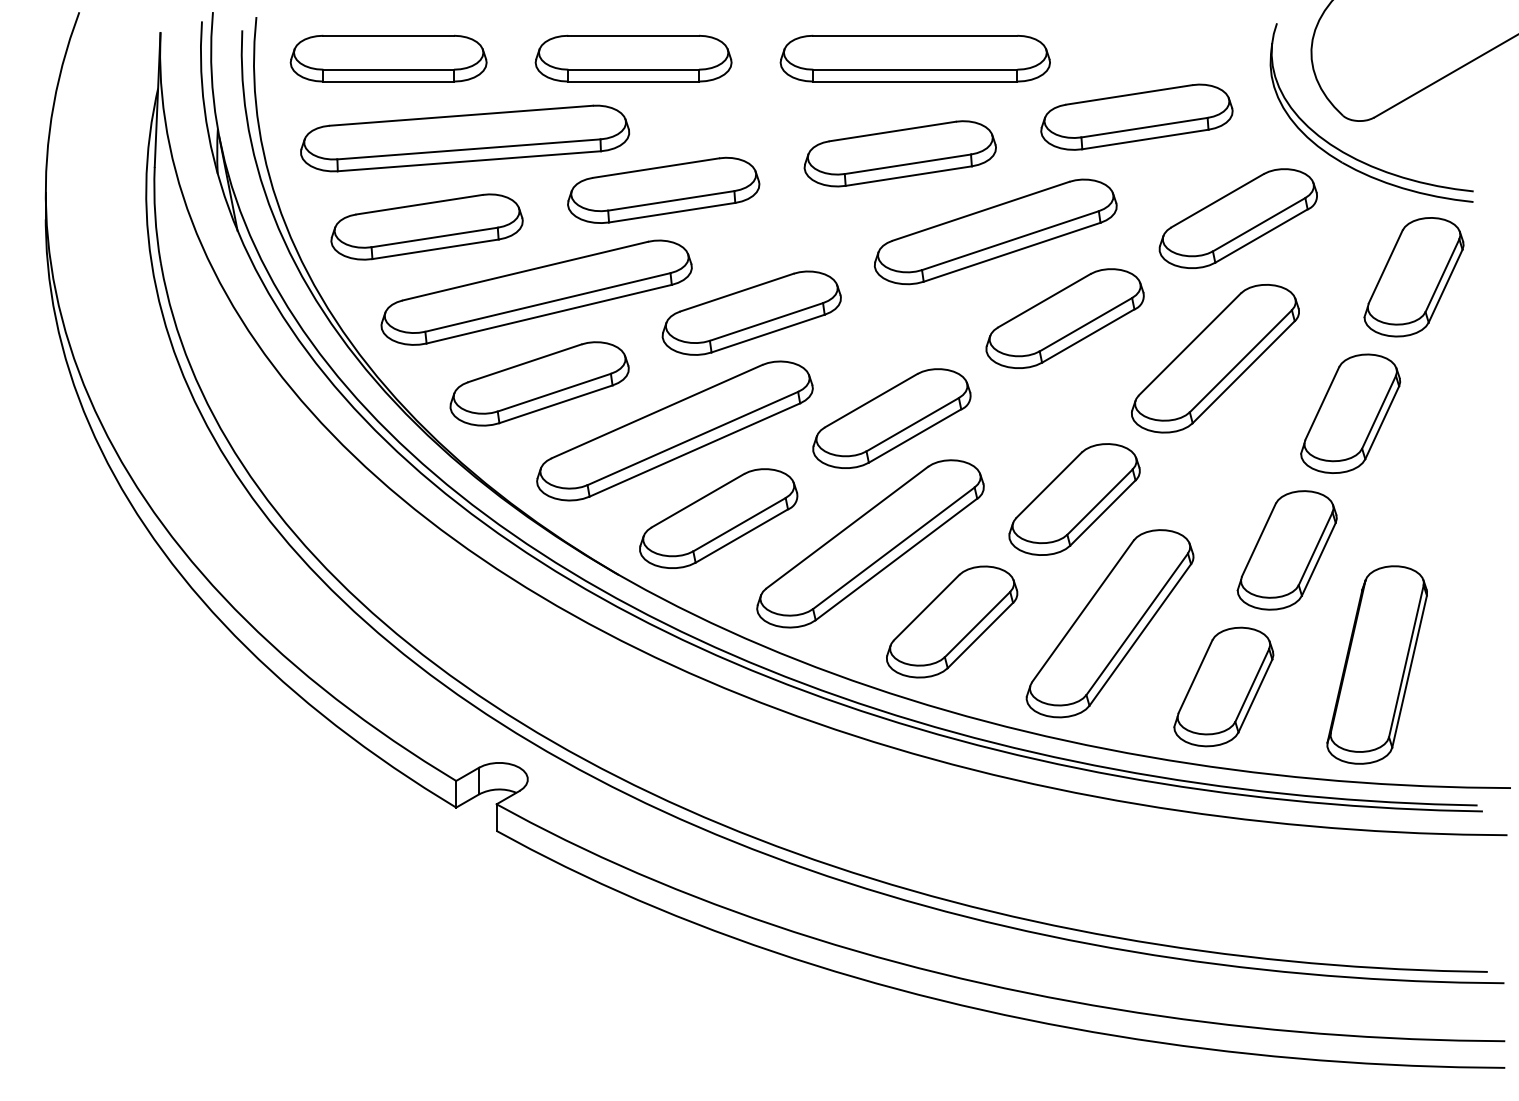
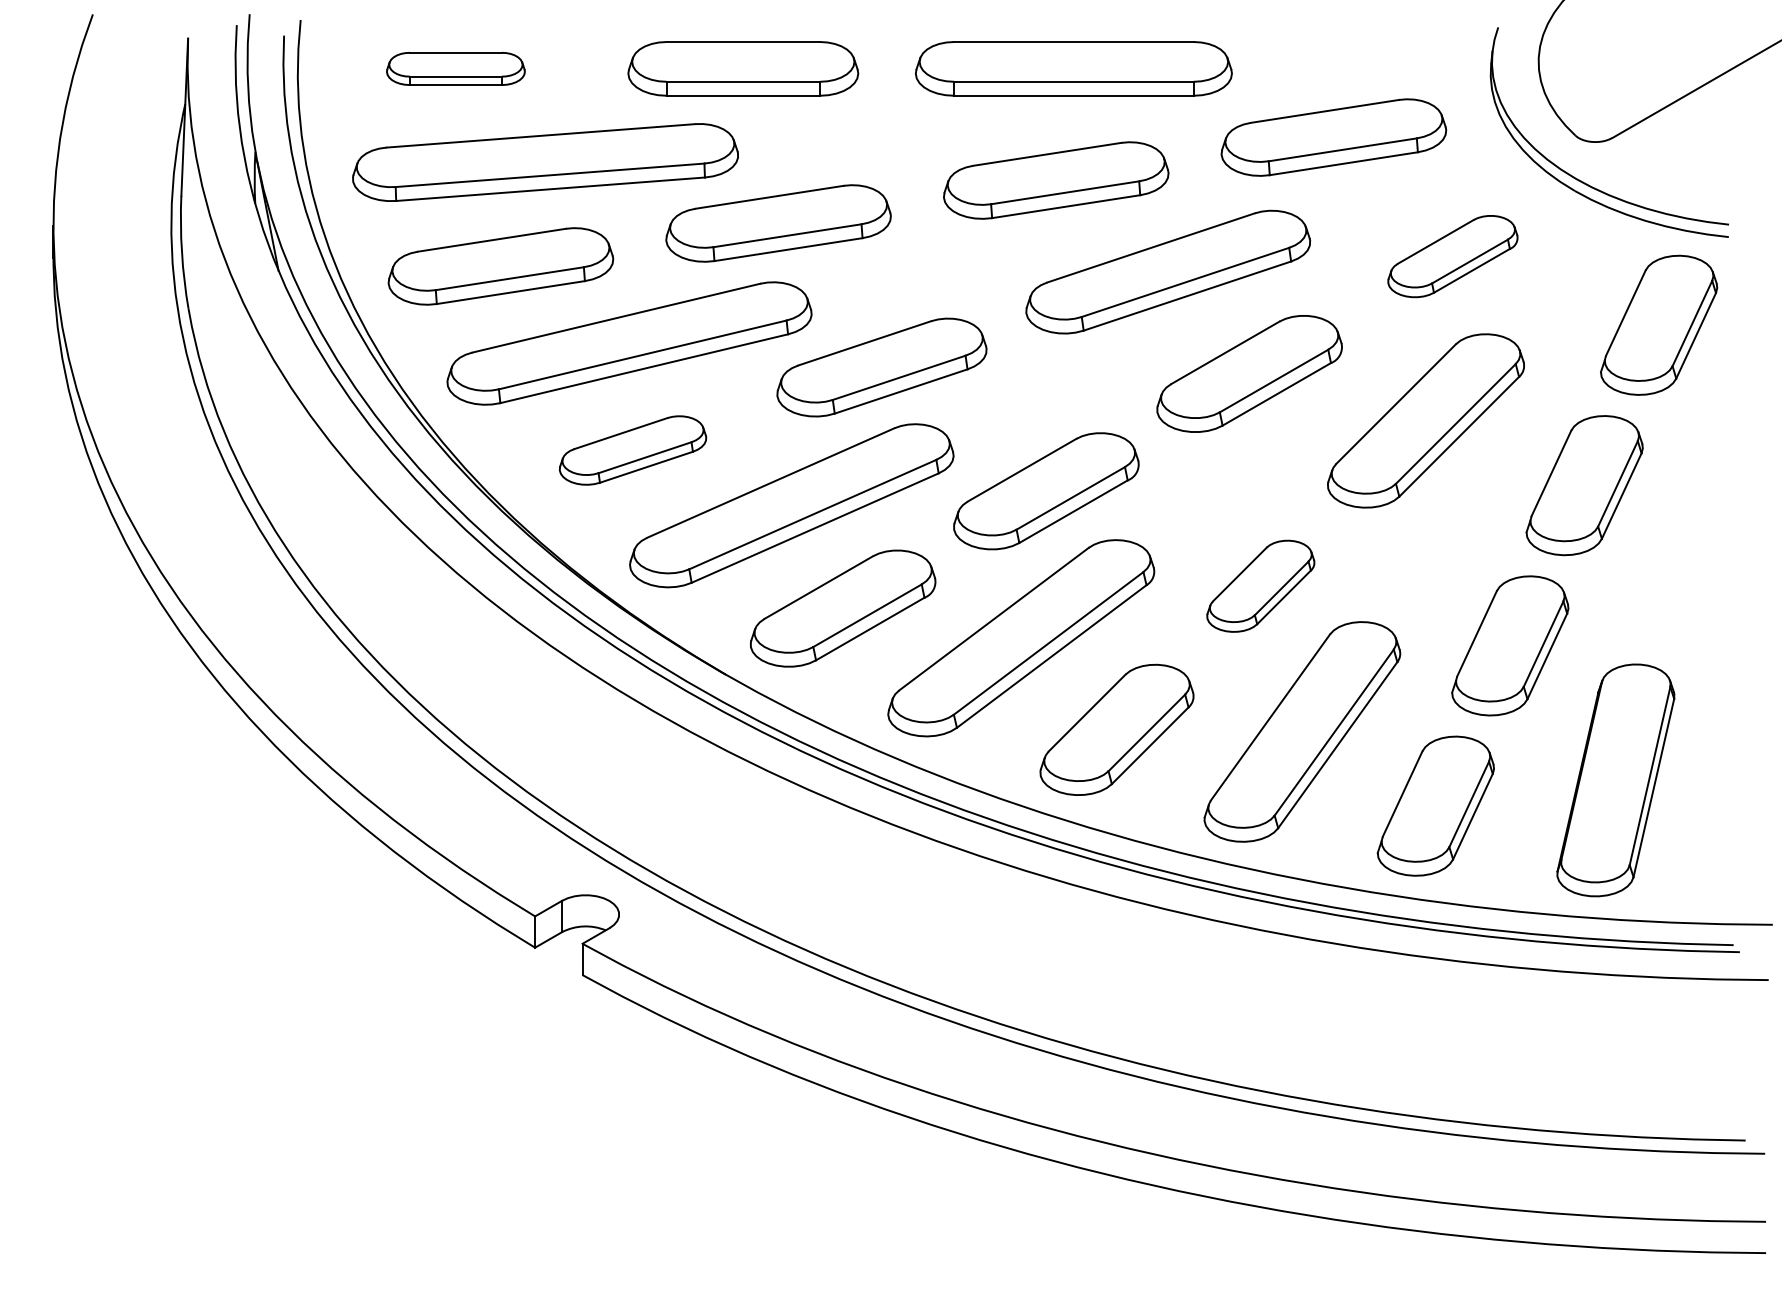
part: (388, 58) -> (455, 68), size x0.6
part: (1238, 218) -> (1452, 256), size x0.7
part: (539, 383) -> (632, 450), size x0.7
part: (1074, 499) -> (1260, 586), size x0.7

